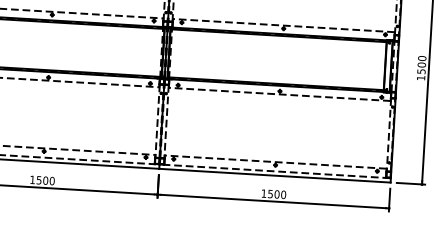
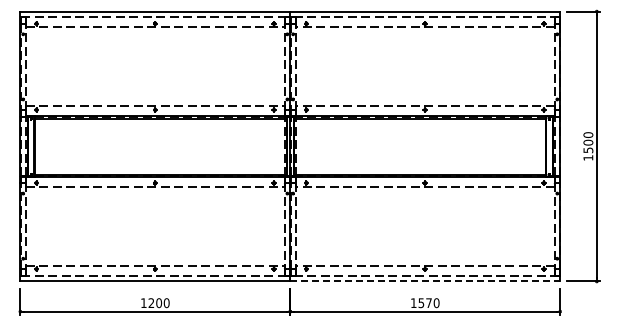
line: (275, 175) -> (425, 281), solid -> dashed
text: (39, 180) -> (151, 303), 1500 -> 1200
text: (276, 194) -> (428, 303), 1500 -> 1570

